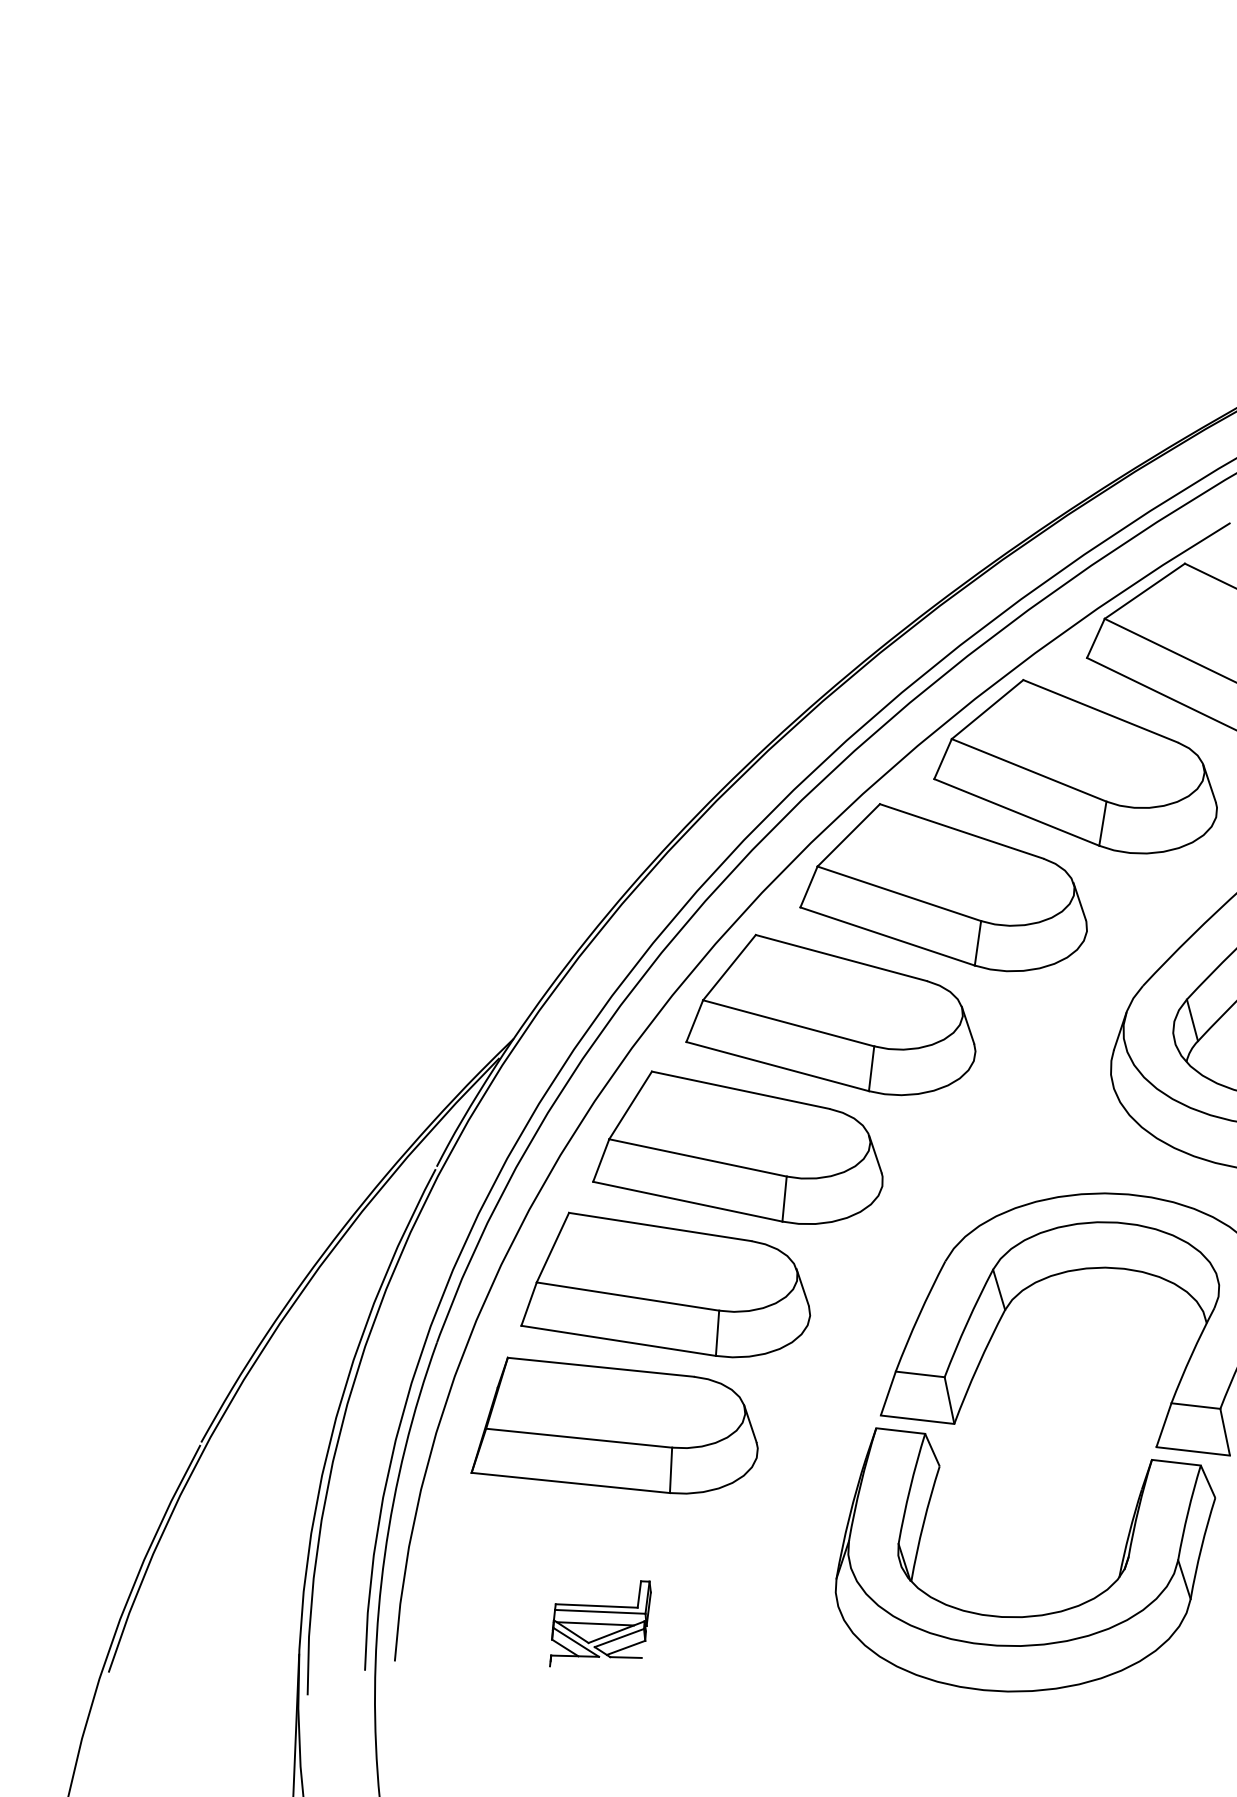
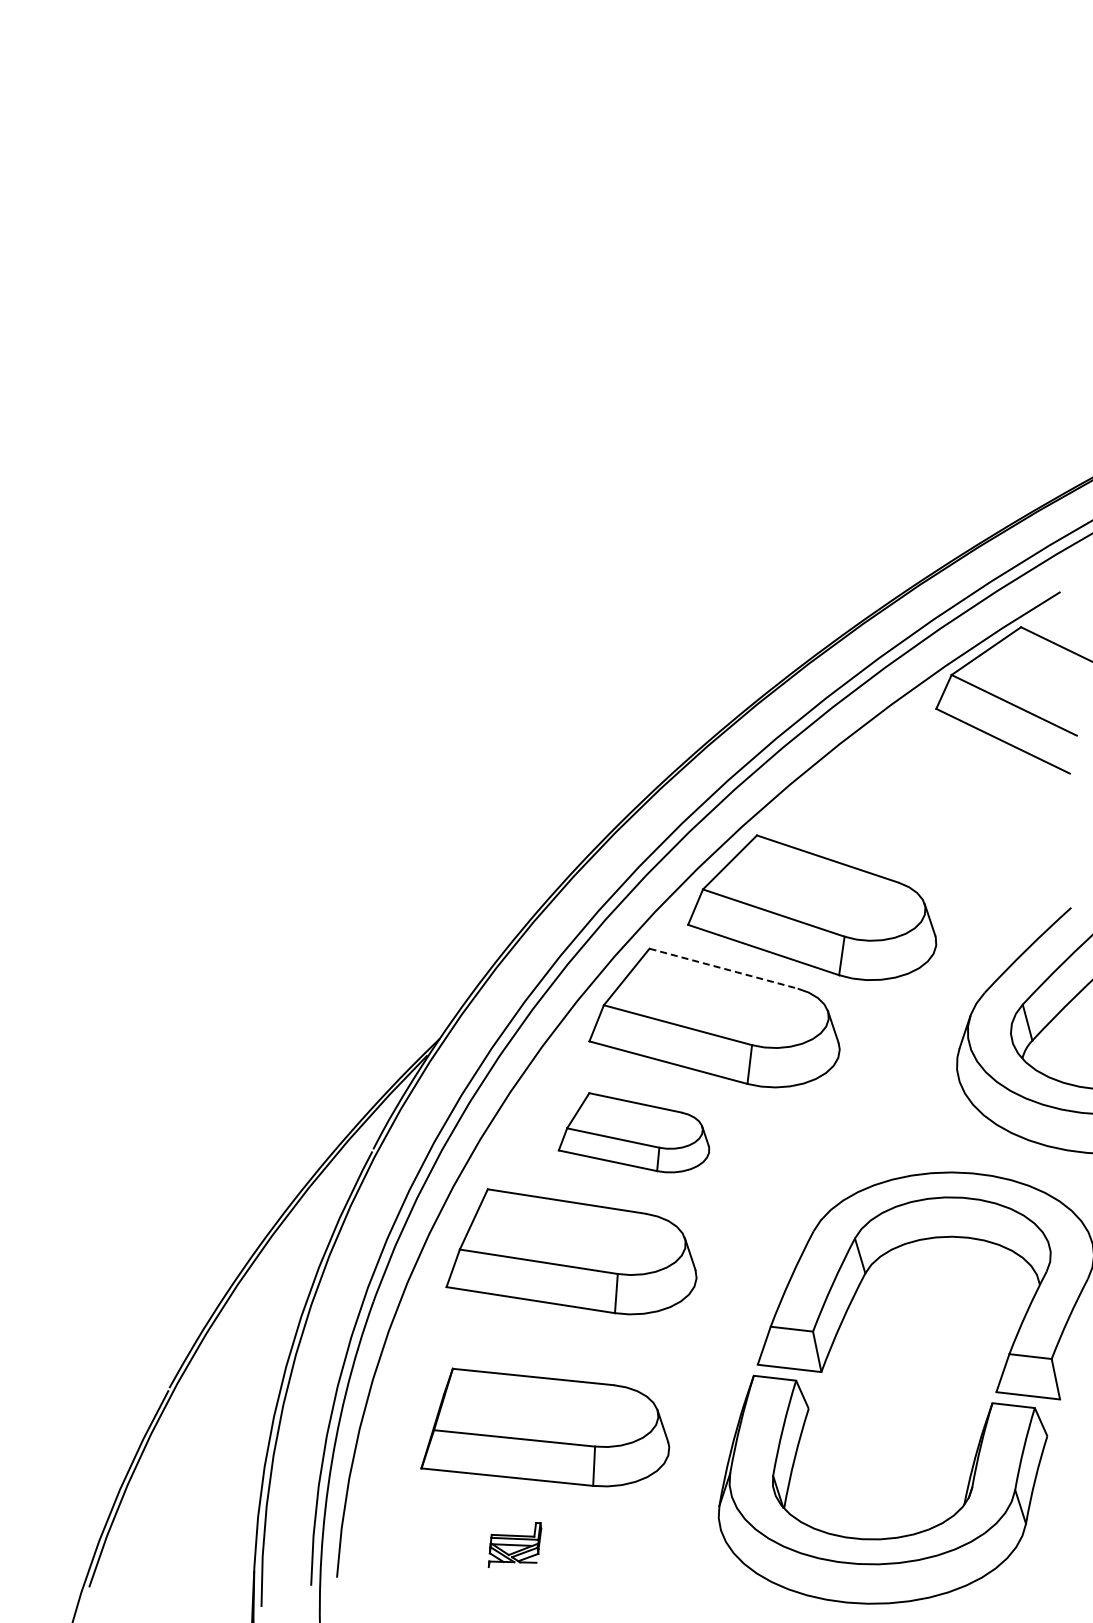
part: (1075, 766) -> (926, 802), removed
line: (841, 957) -> (723, 968), solid -> dashed
part: (737, 1147) -> (633, 1132), size x0.6
part: (614, 1425) -> (545, 1427), moved
part: (599, 1623) -> (514, 1544), size x0.6

